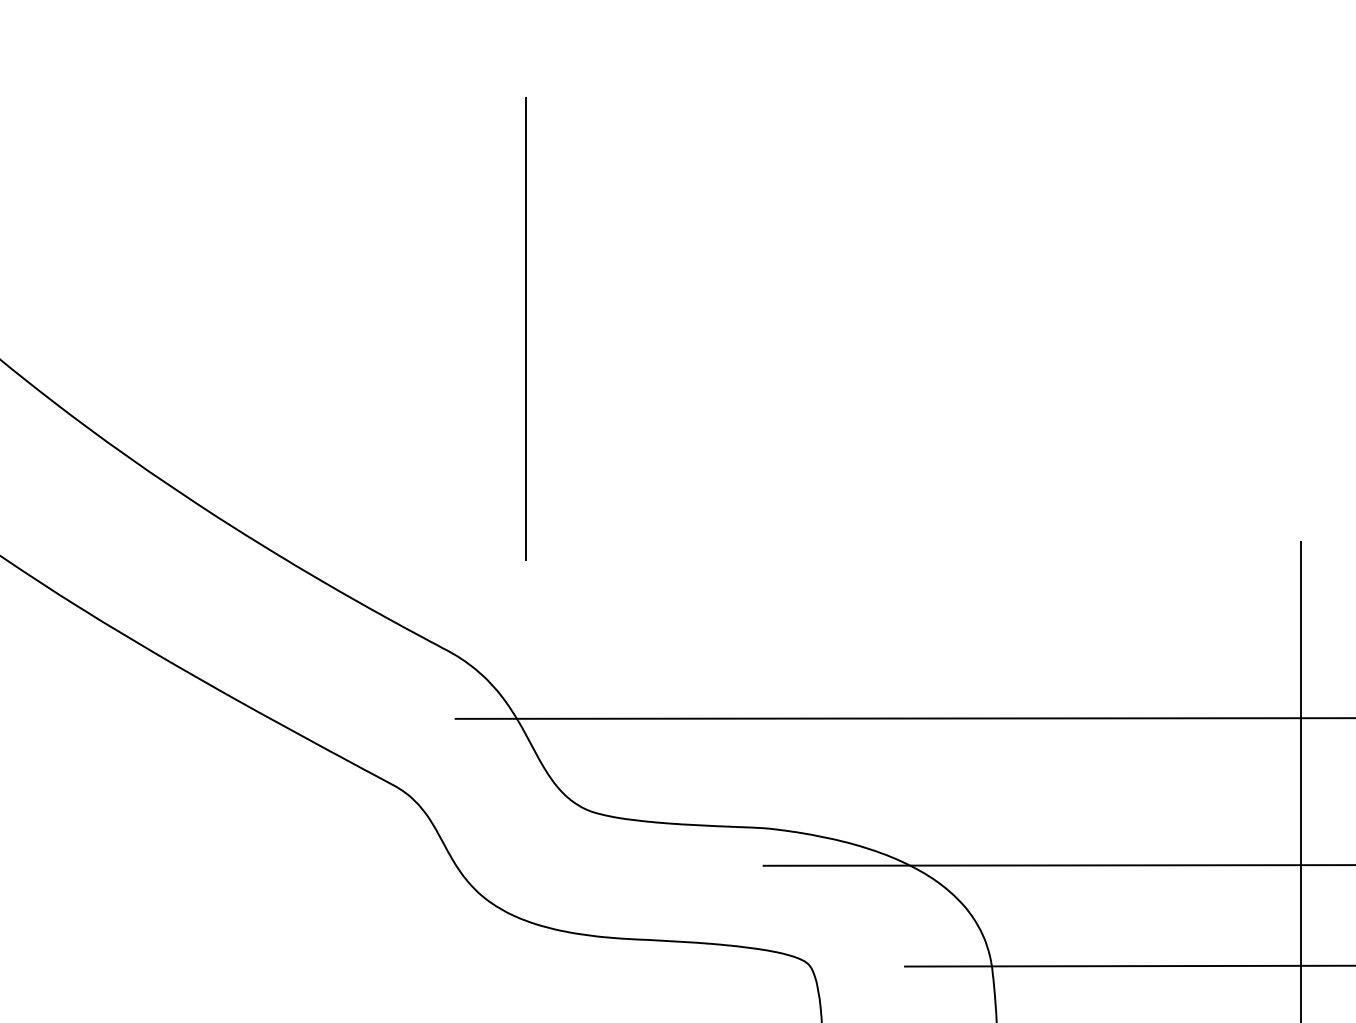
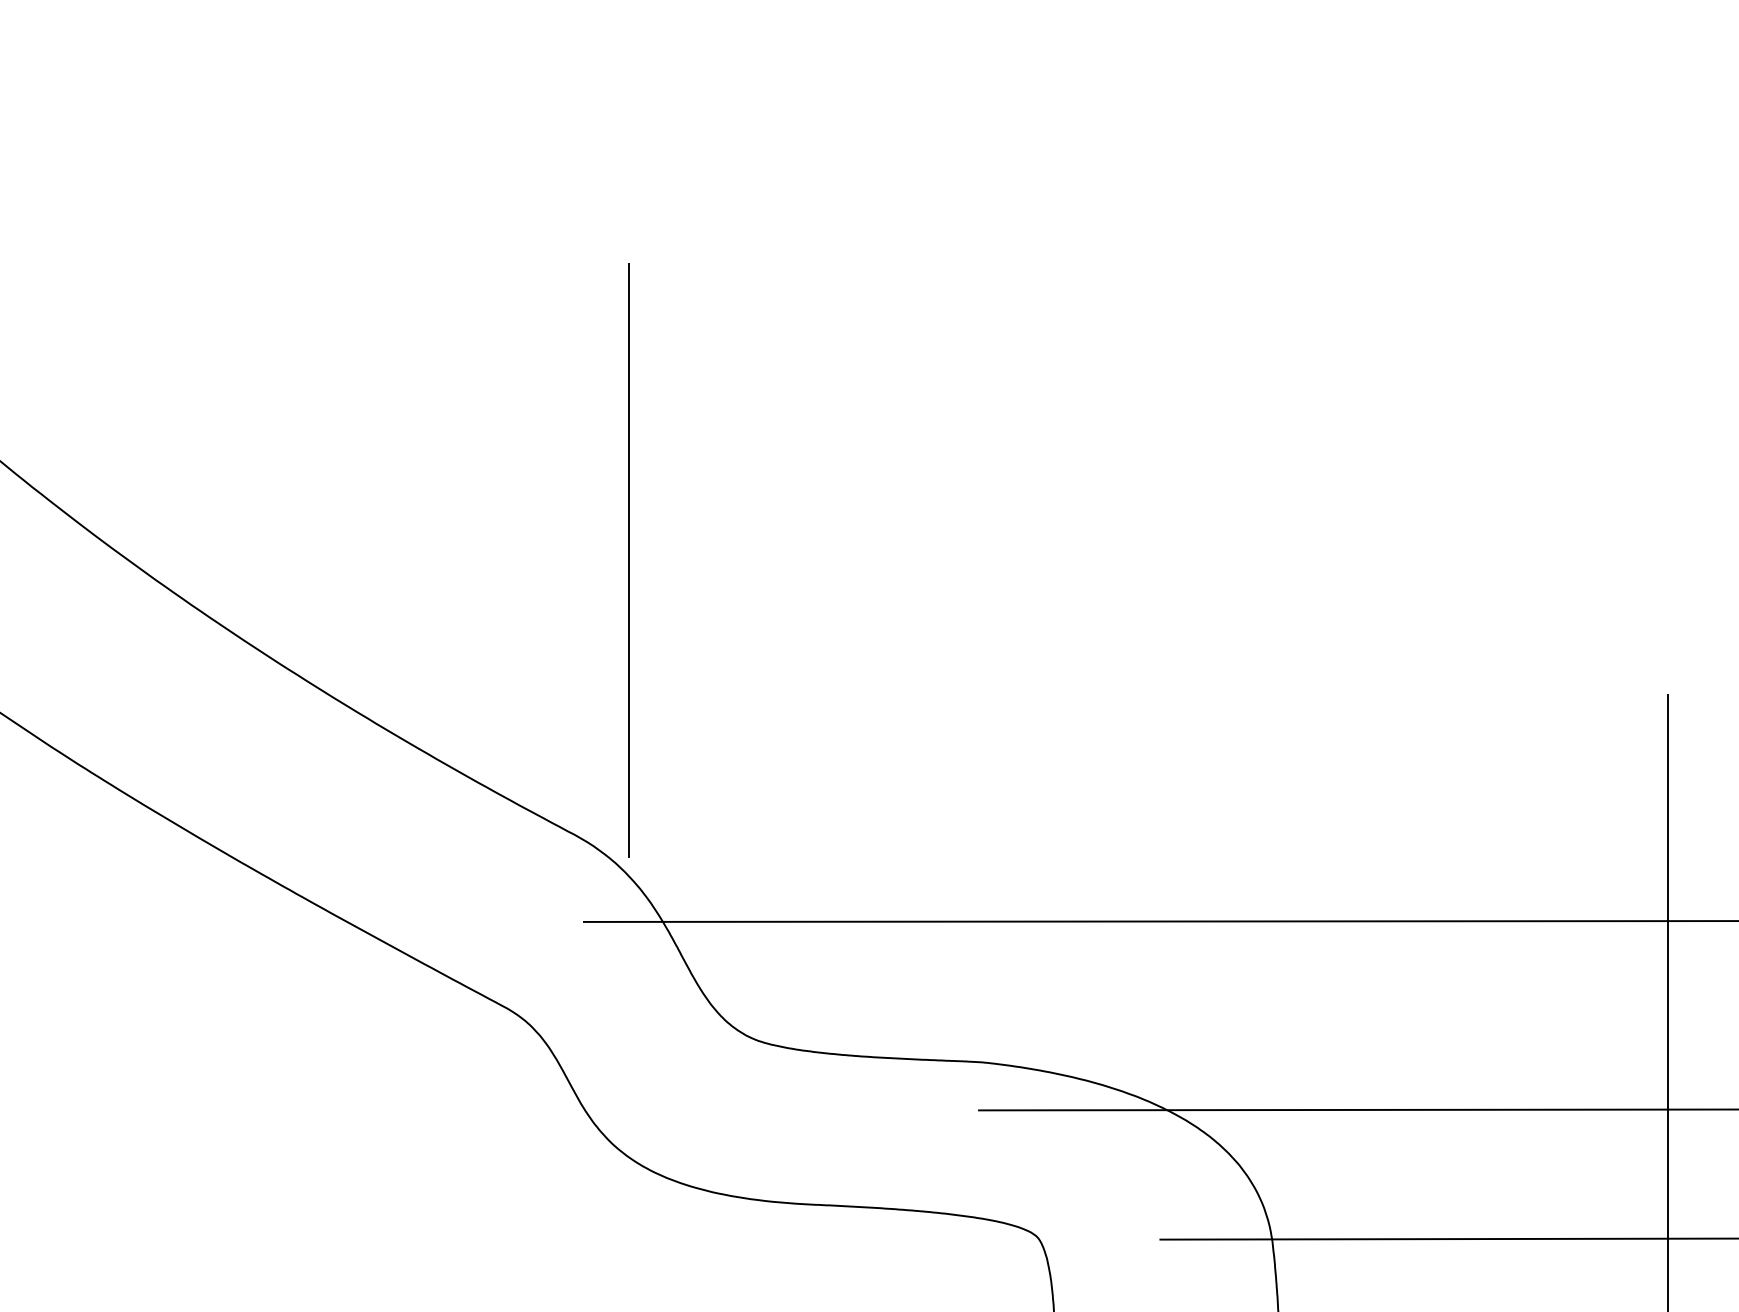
line: (525, 329) -> (628, 560), moved

